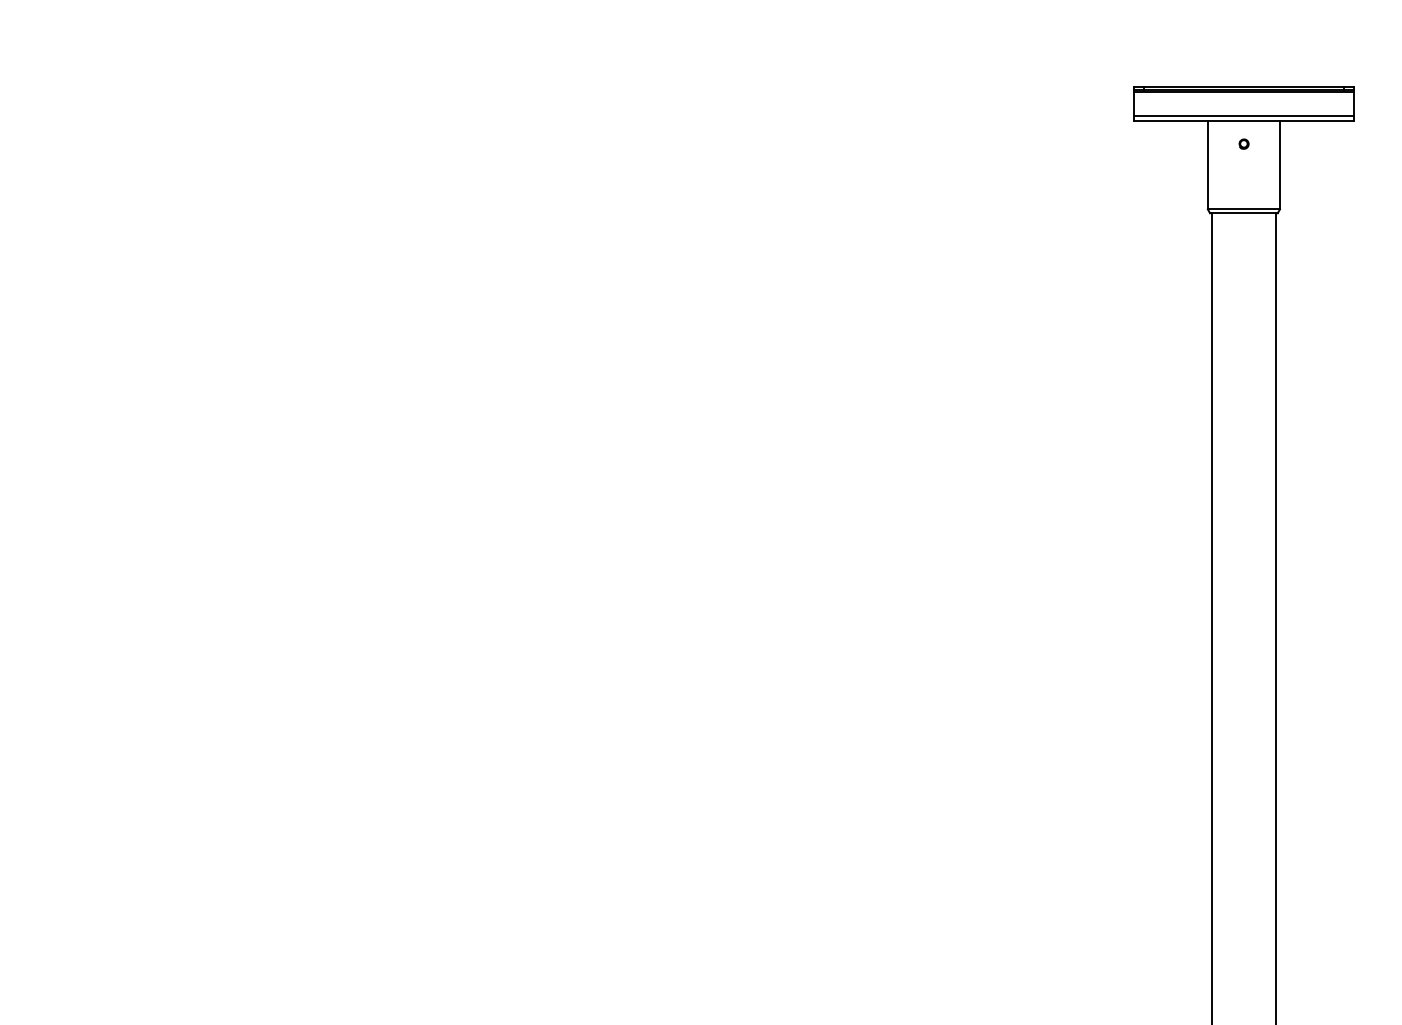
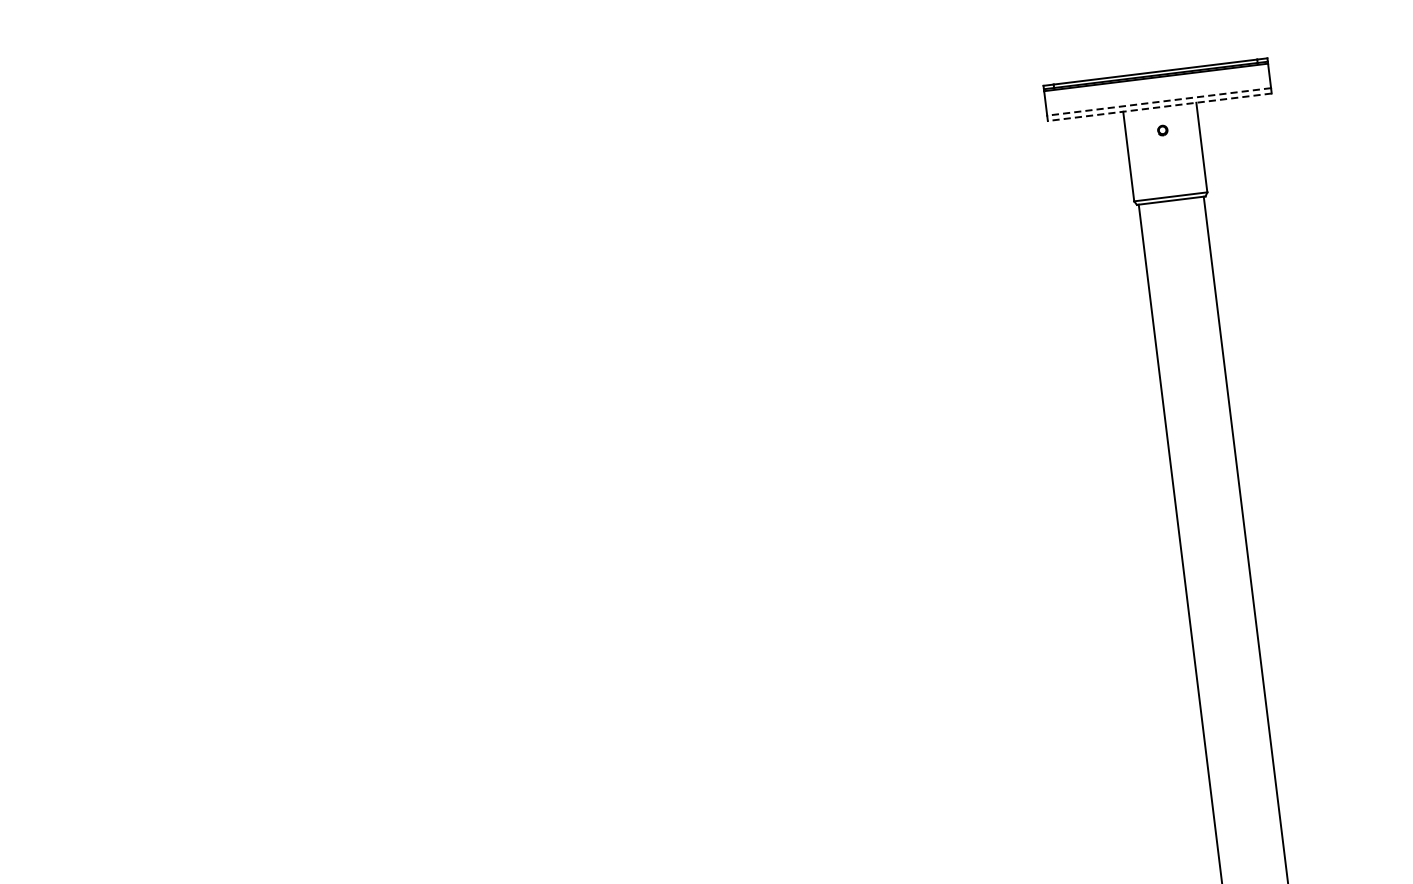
line: (1243, 115) -> (1158, 101), solid -> dashed
line: (1243, 121) -> (1159, 107), solid -> dashed

